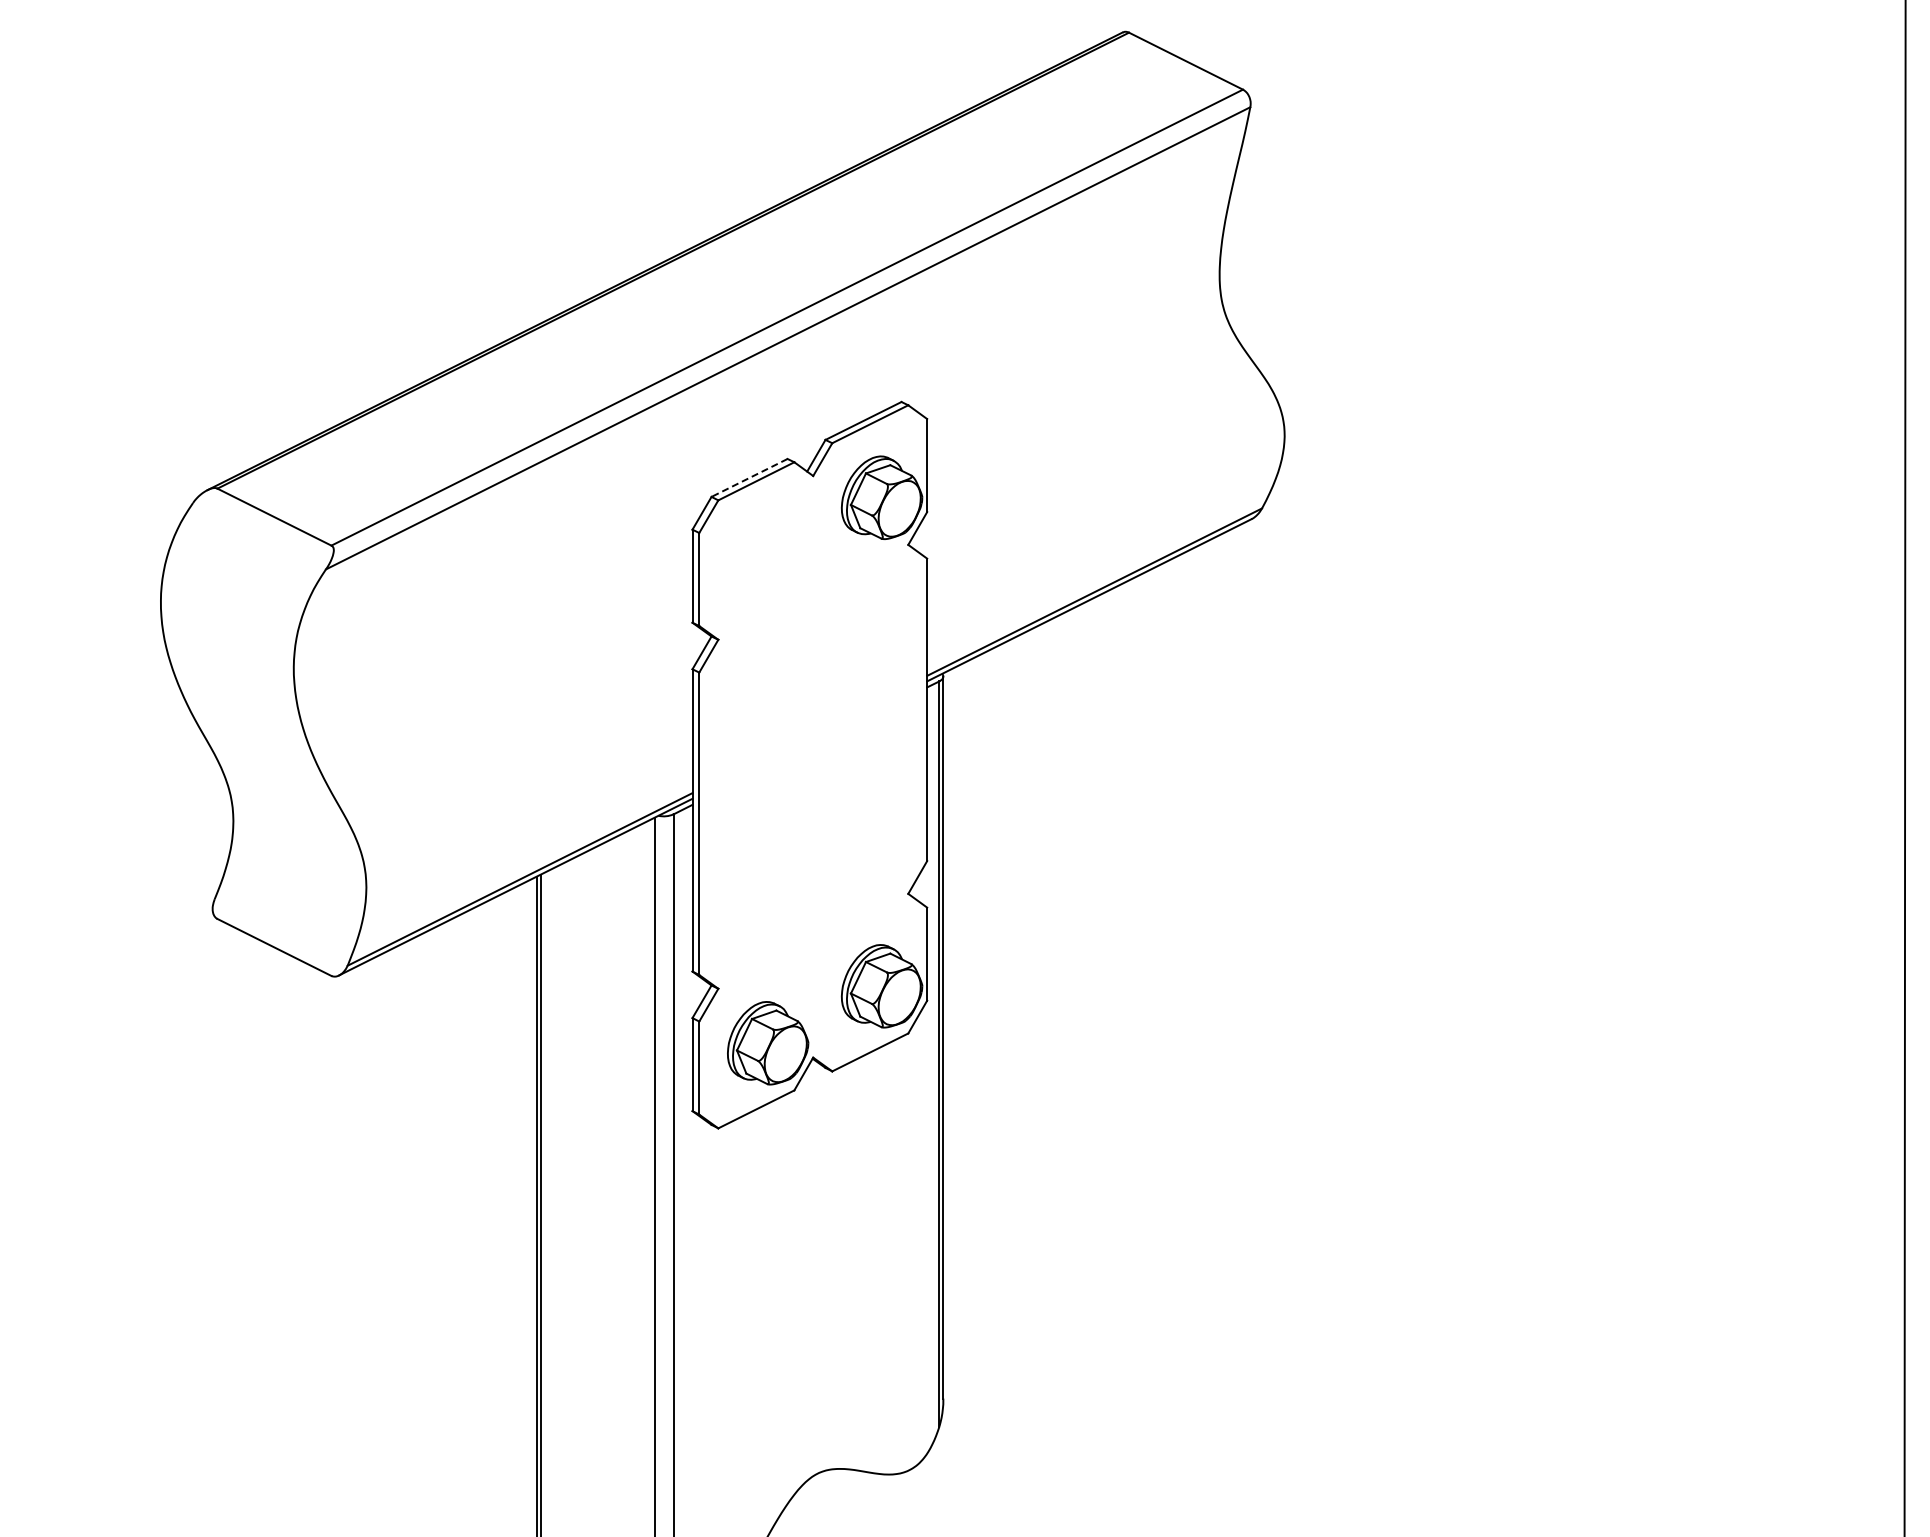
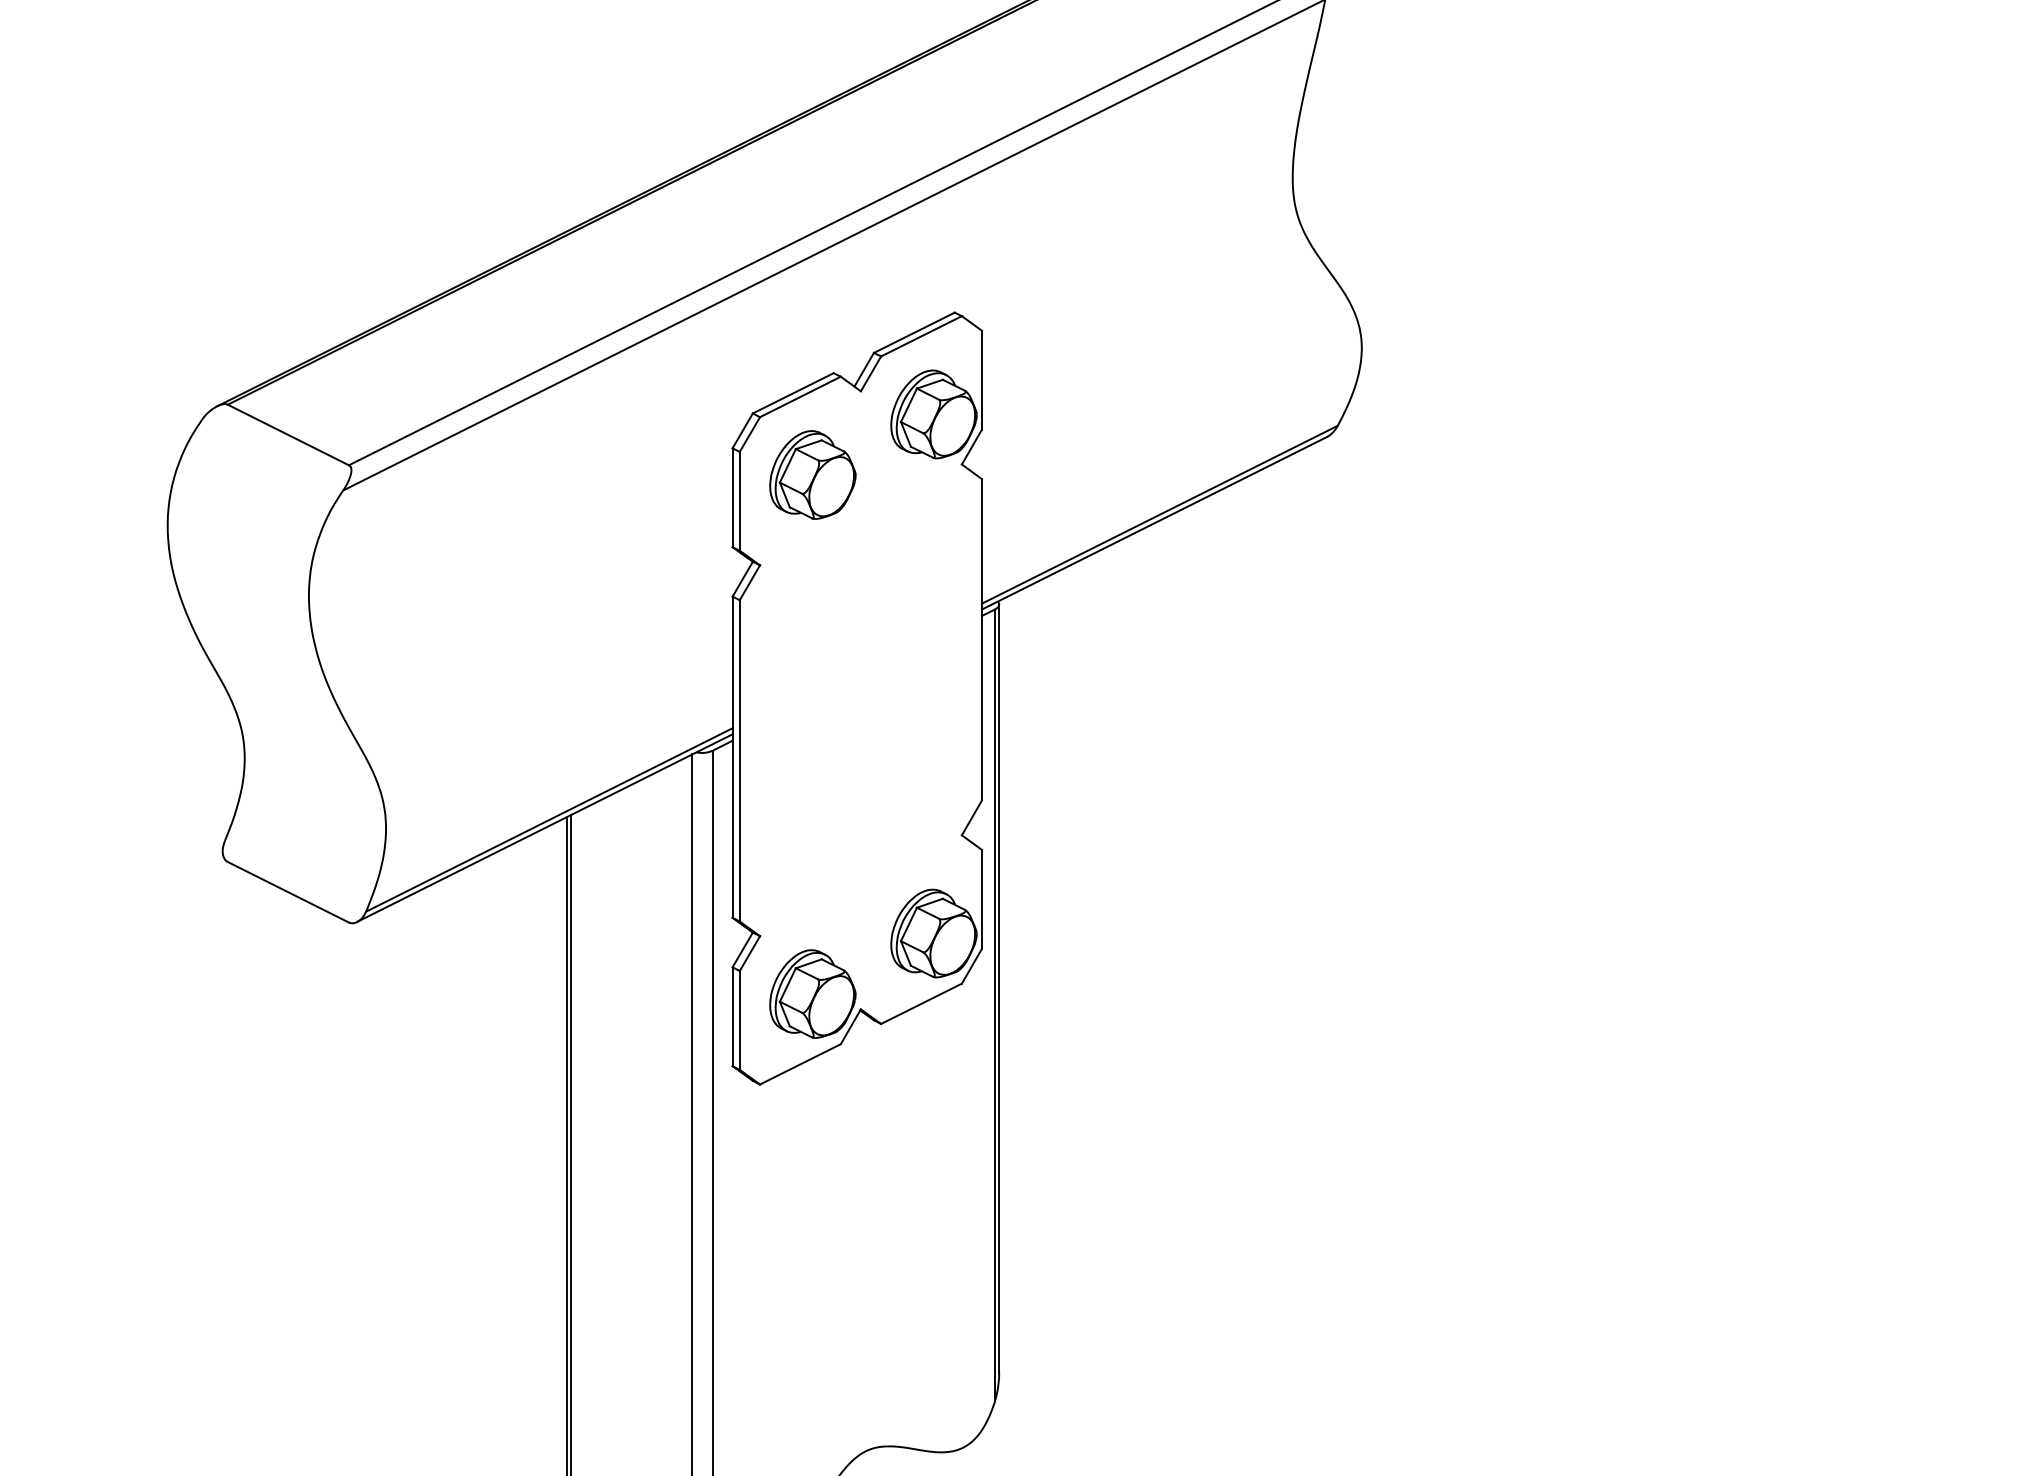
line: (749, 478) -> (793, 393), dashed -> solid
part: (768, 554) -> (813, 474), added

